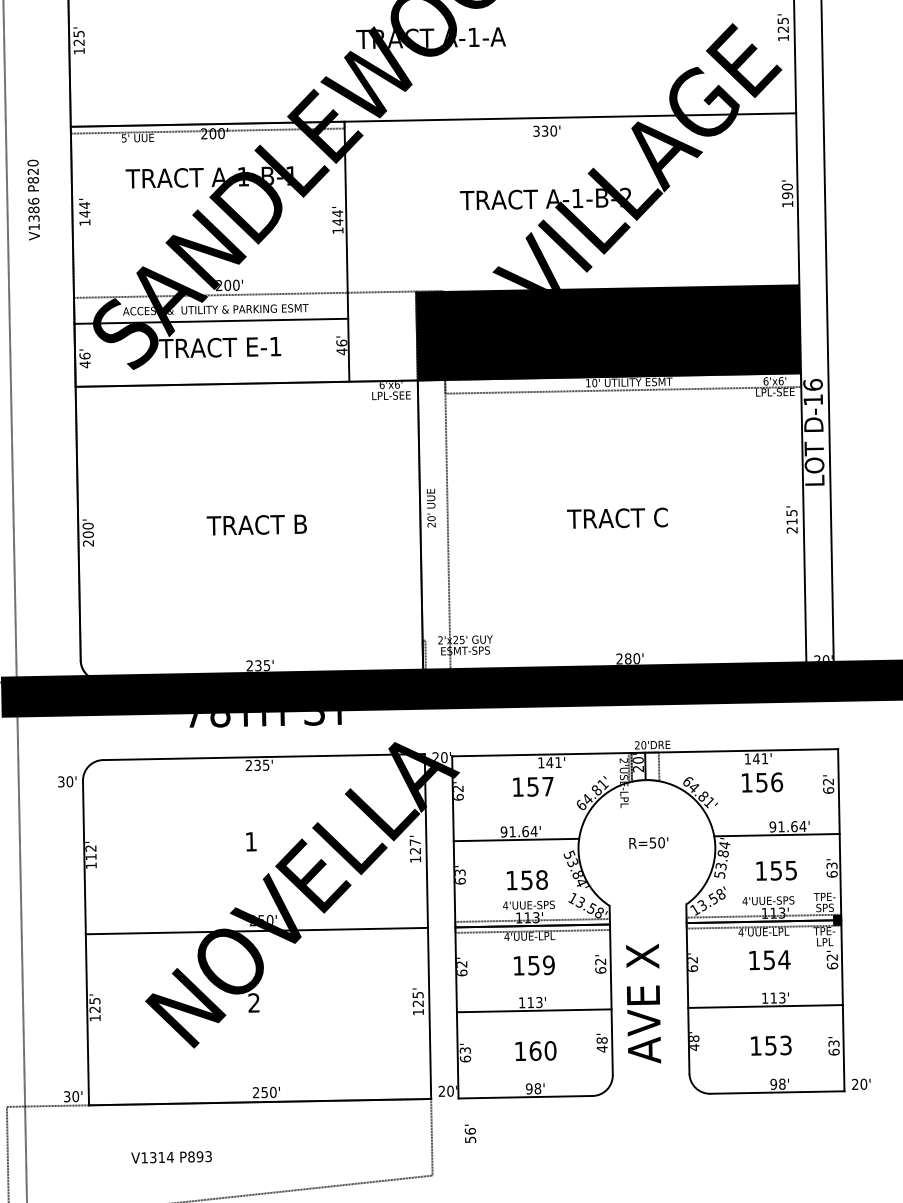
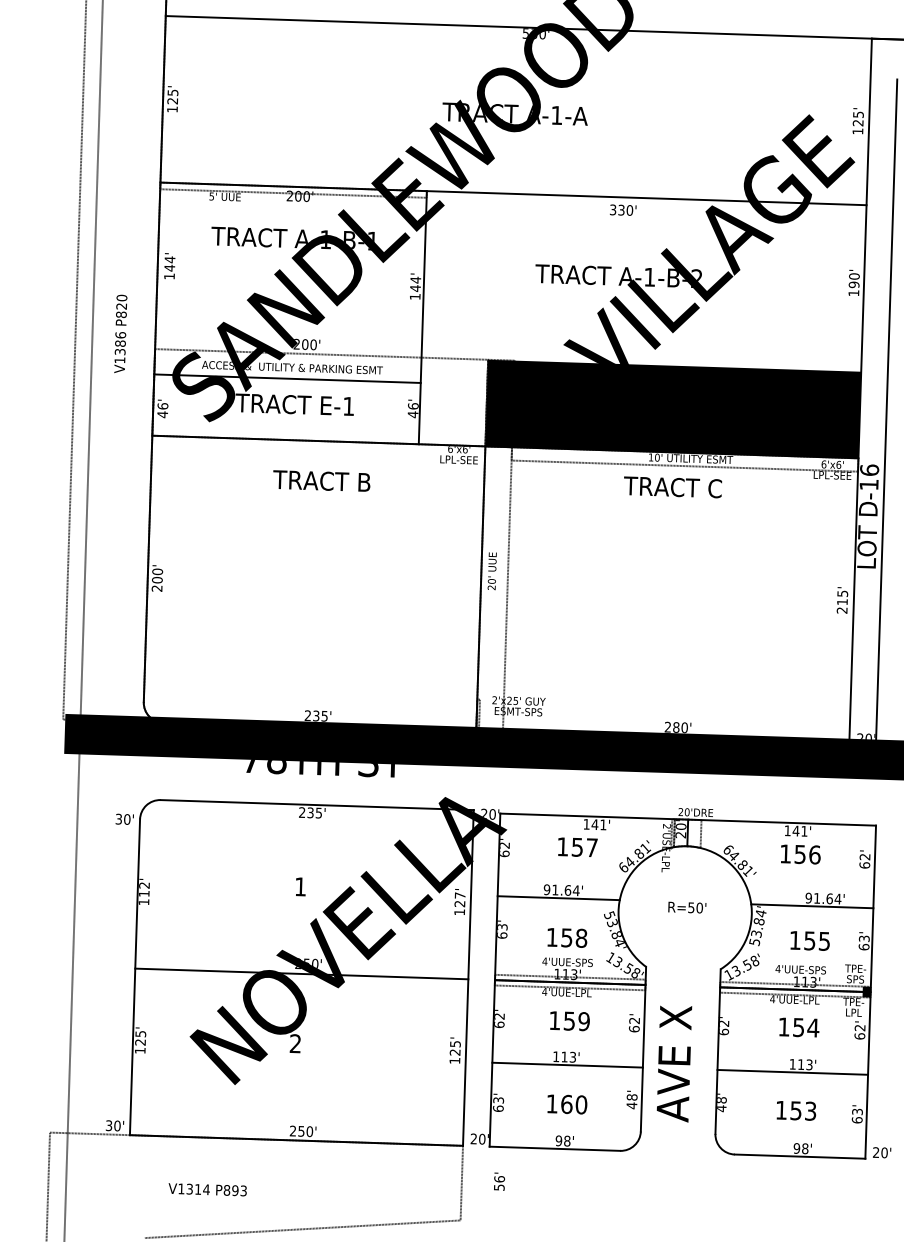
text: (33, 199) -> (120, 333), moved
text: (618, 518) -> (673, 487), moved
text: (256, 524) -> (321, 480), moved

